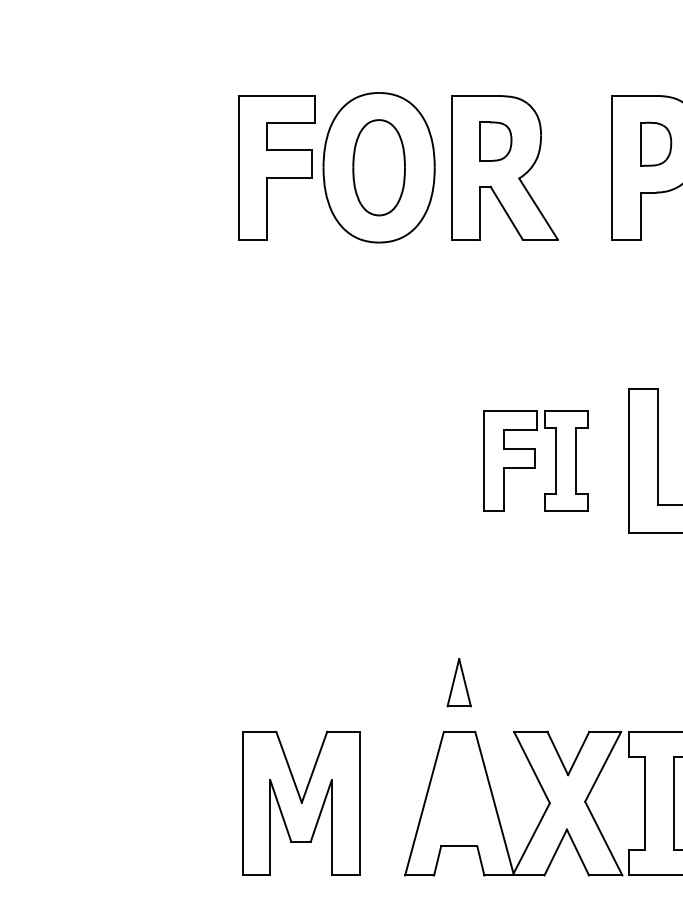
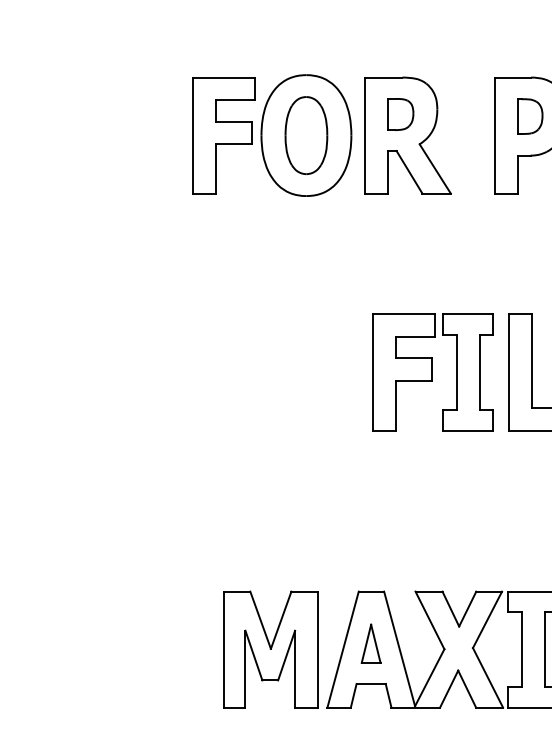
part: (535, 460) -> (432, 372), size x1.43
part: (458, 682) -> (370, 643), moved
part: (301, 803) -> (270, 649), moved

